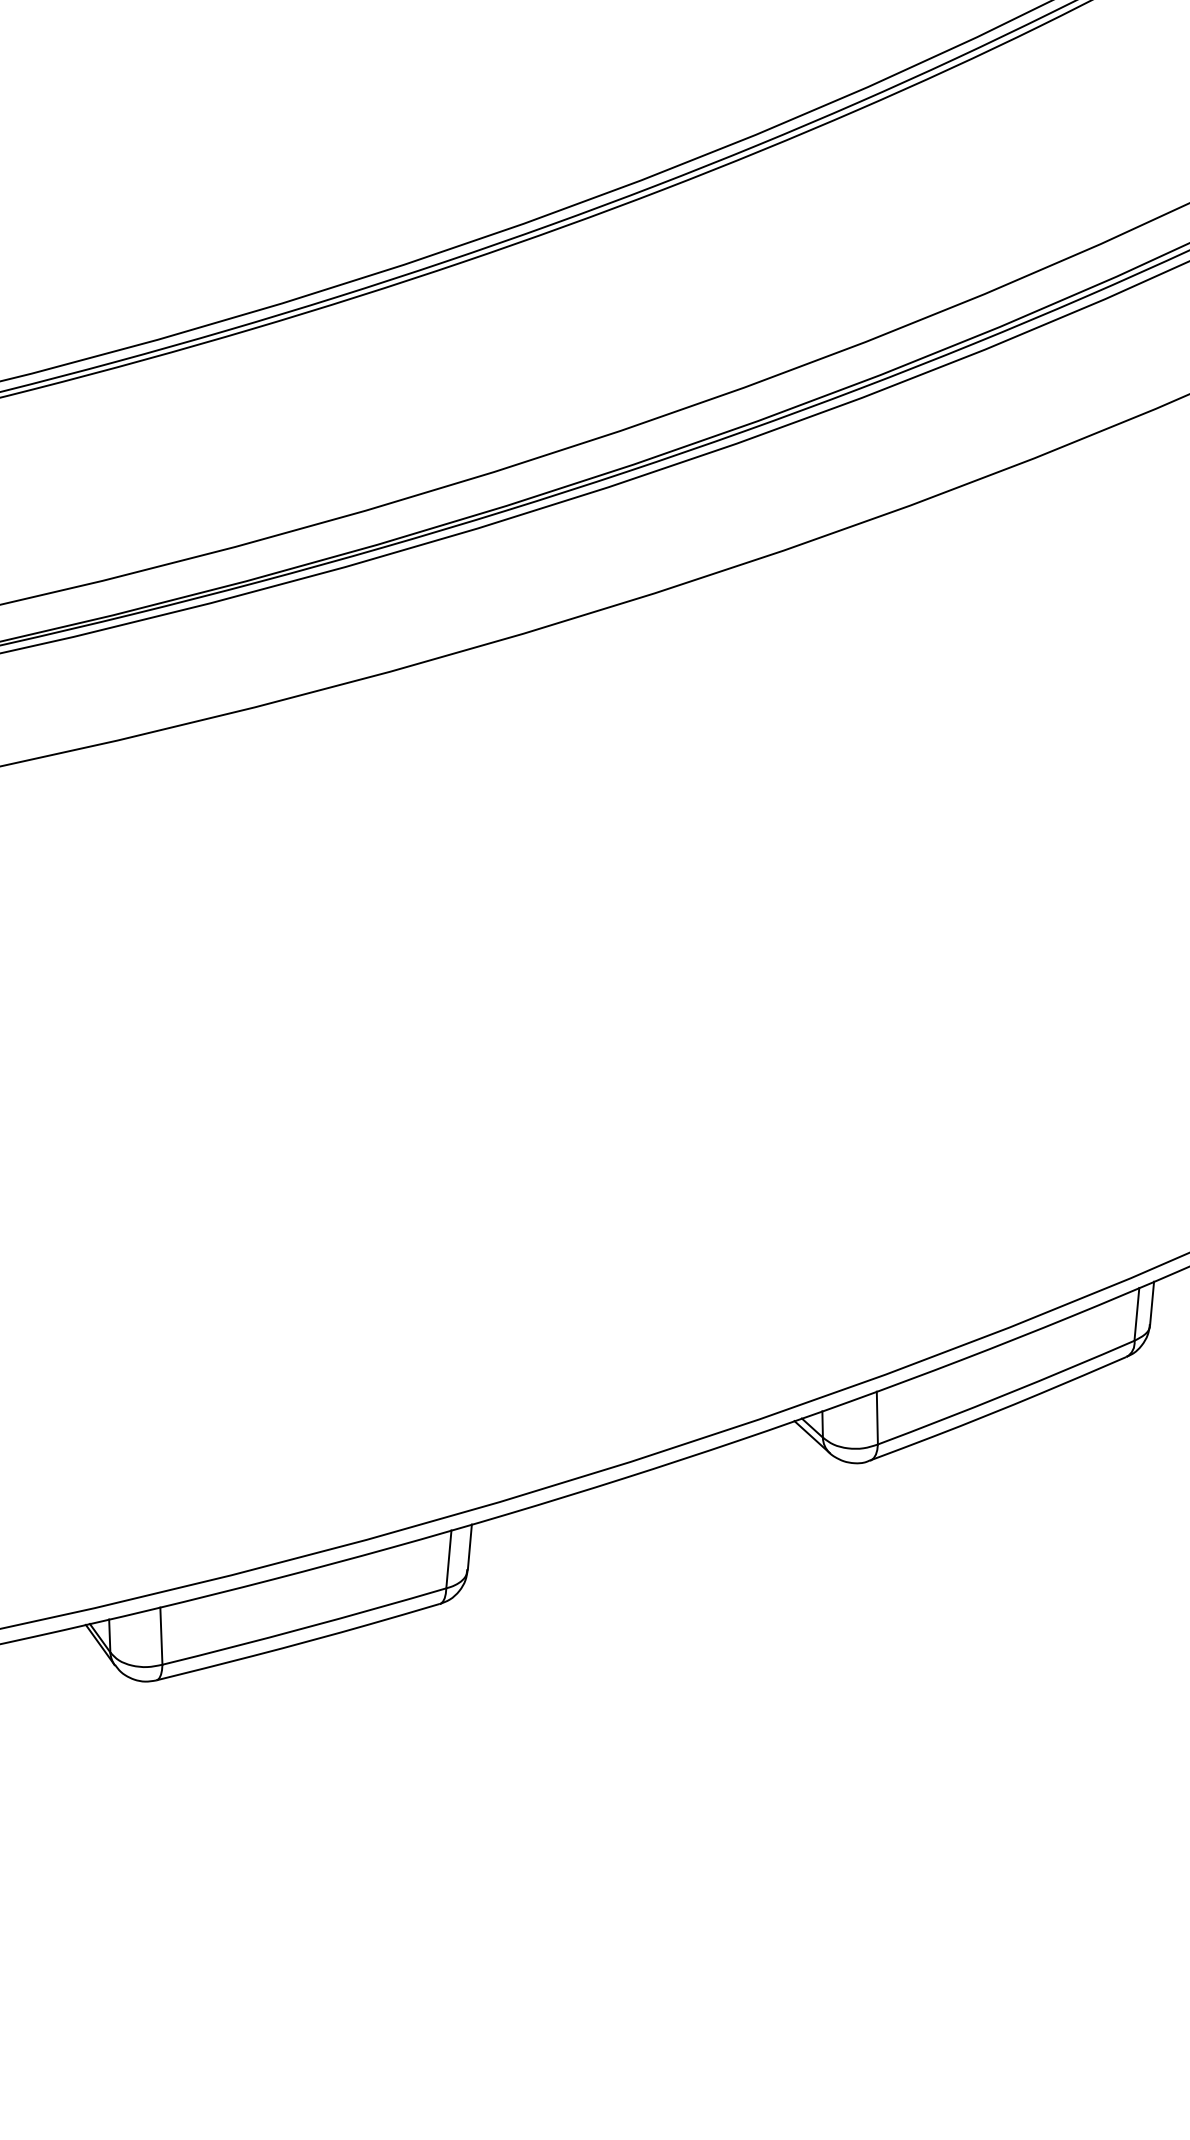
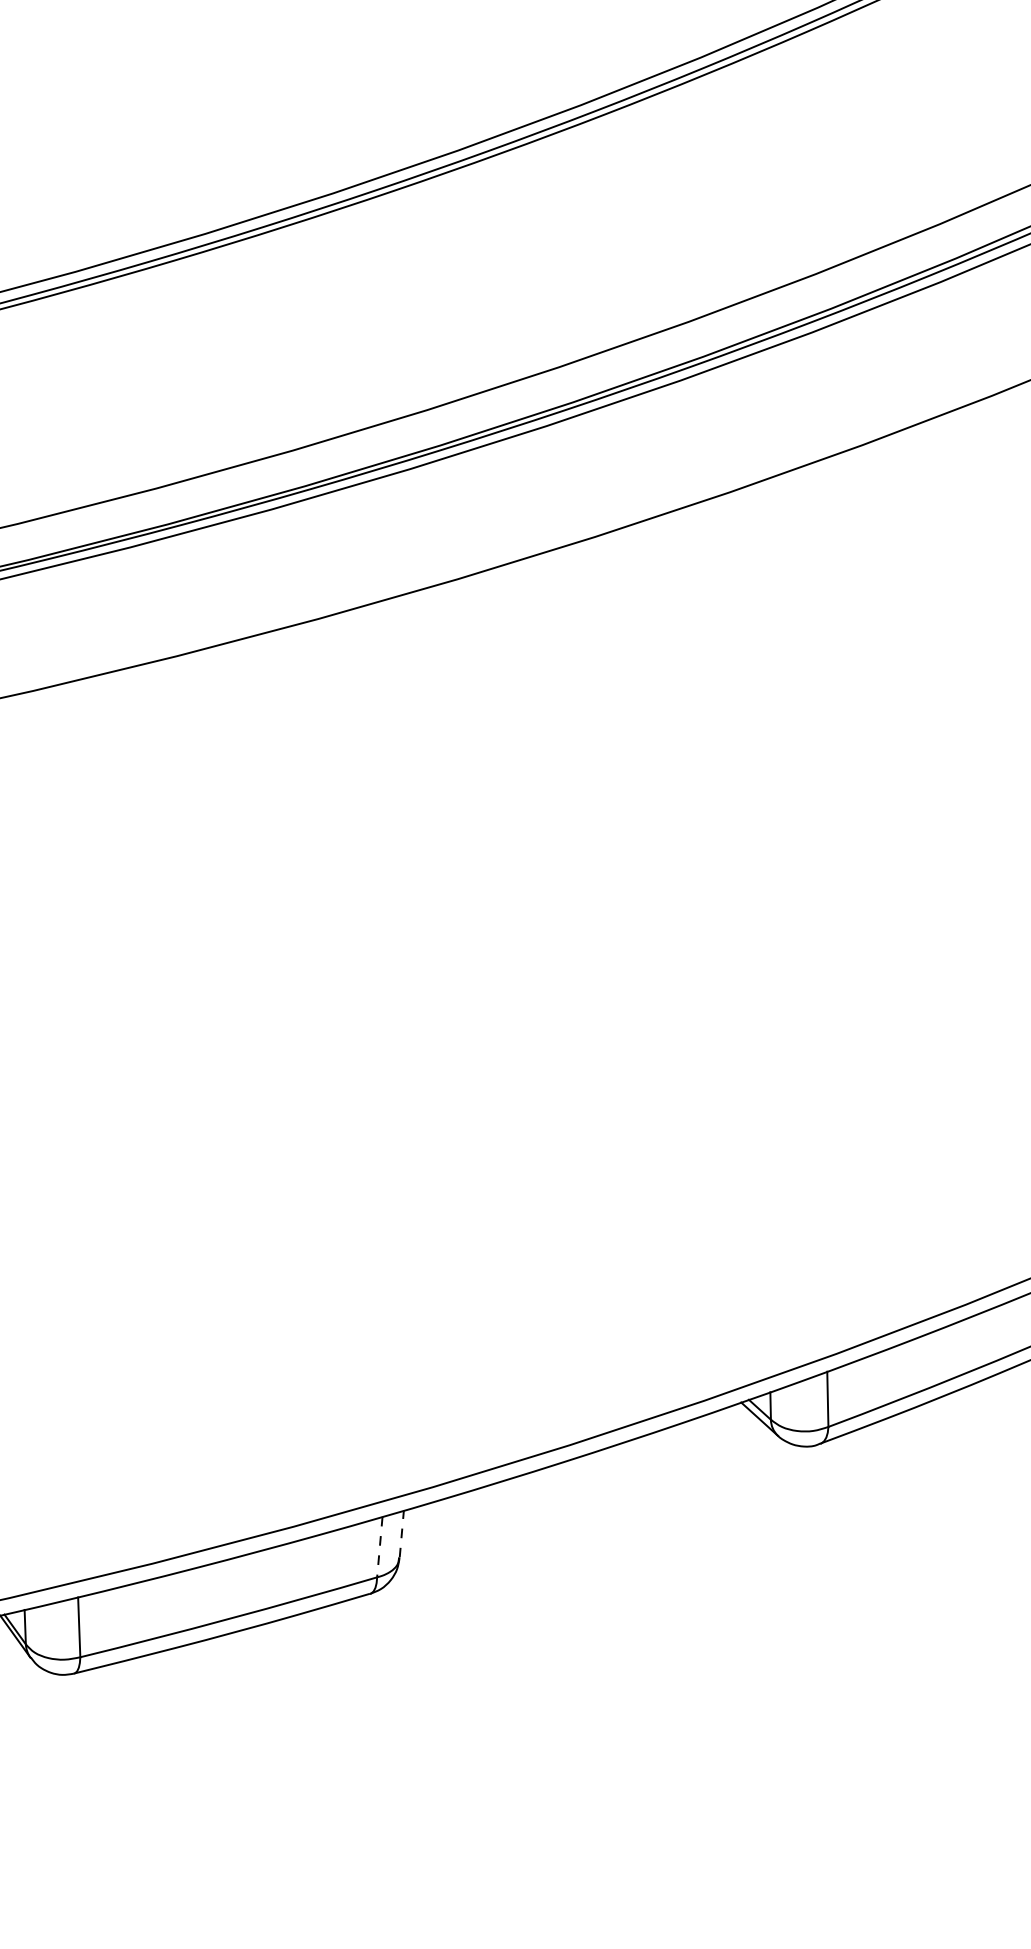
line: (469, 1546) -> (401, 1533), solid -> dashed
line: (448, 1559) -> (379, 1547), solid -> dashed

